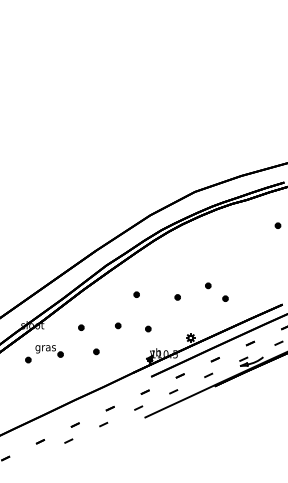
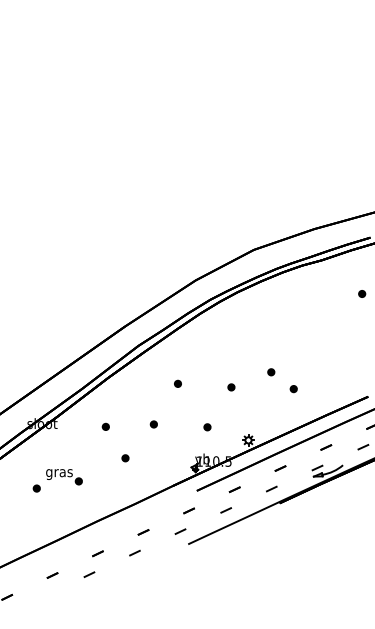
part: (148, 328) -> (207, 426), moved
part: (44, 354) -> (57, 481), moved

